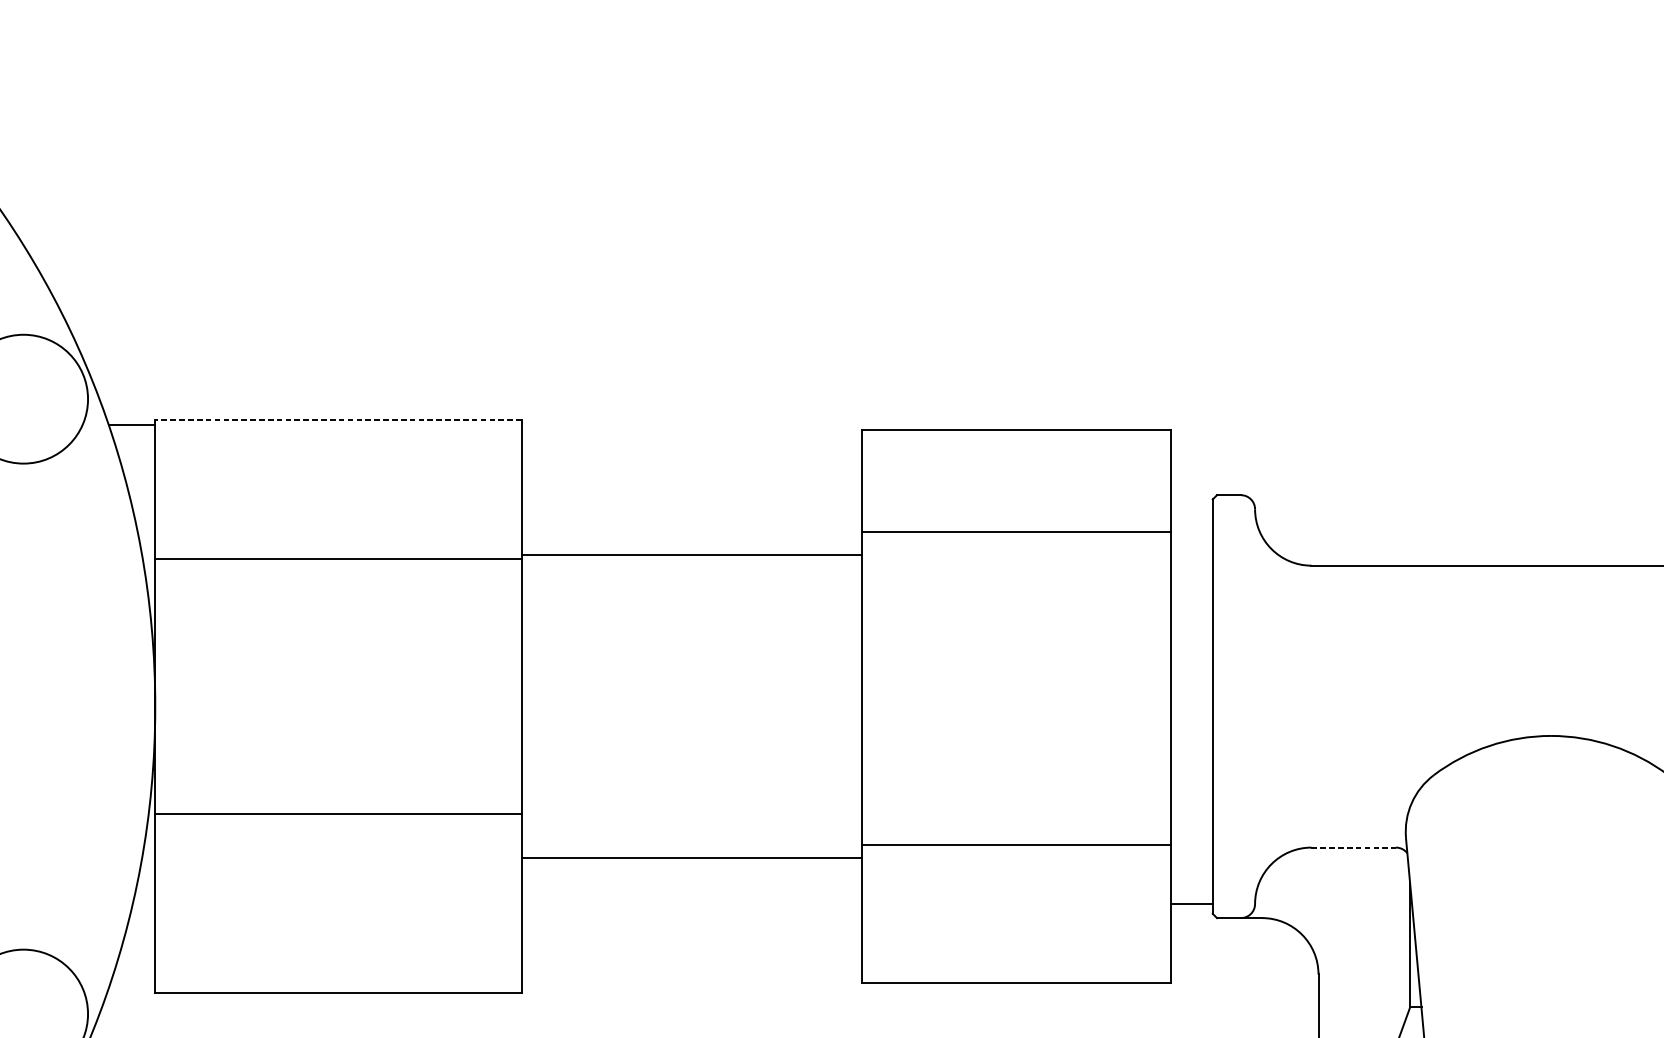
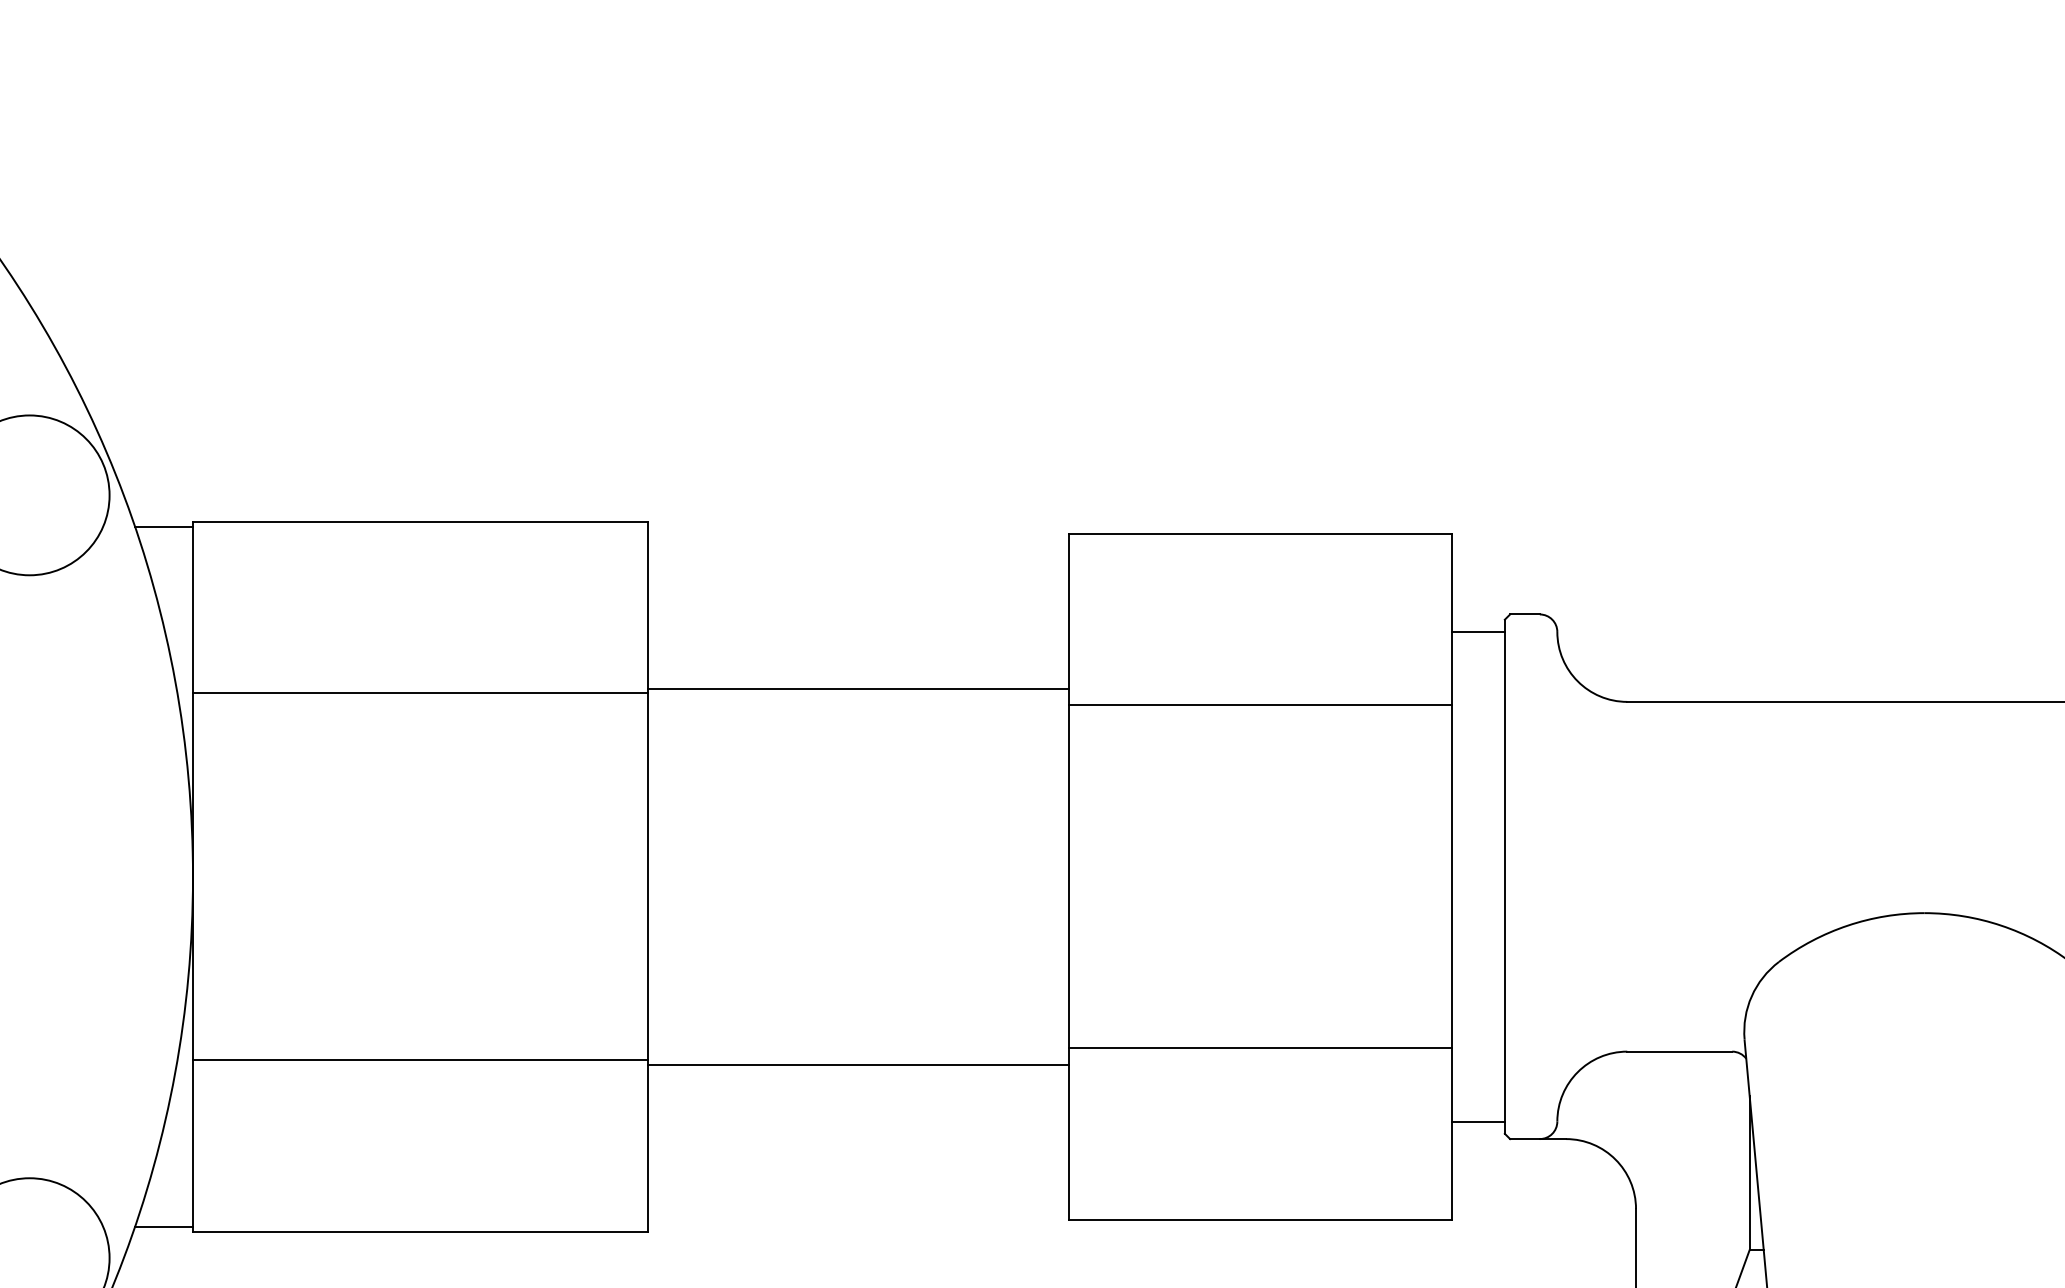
line: (337, 420) -> (419, 521), dashed -> solid
line: (1191, 508) -> (1478, 631), added
line: (1015, 532) -> (1260, 705), moved
line: (338, 813) -> (420, 1060), moved
line: (1354, 847) -> (1680, 1051), dashed -> solid
line: (132, 988) -> (164, 1226), added

